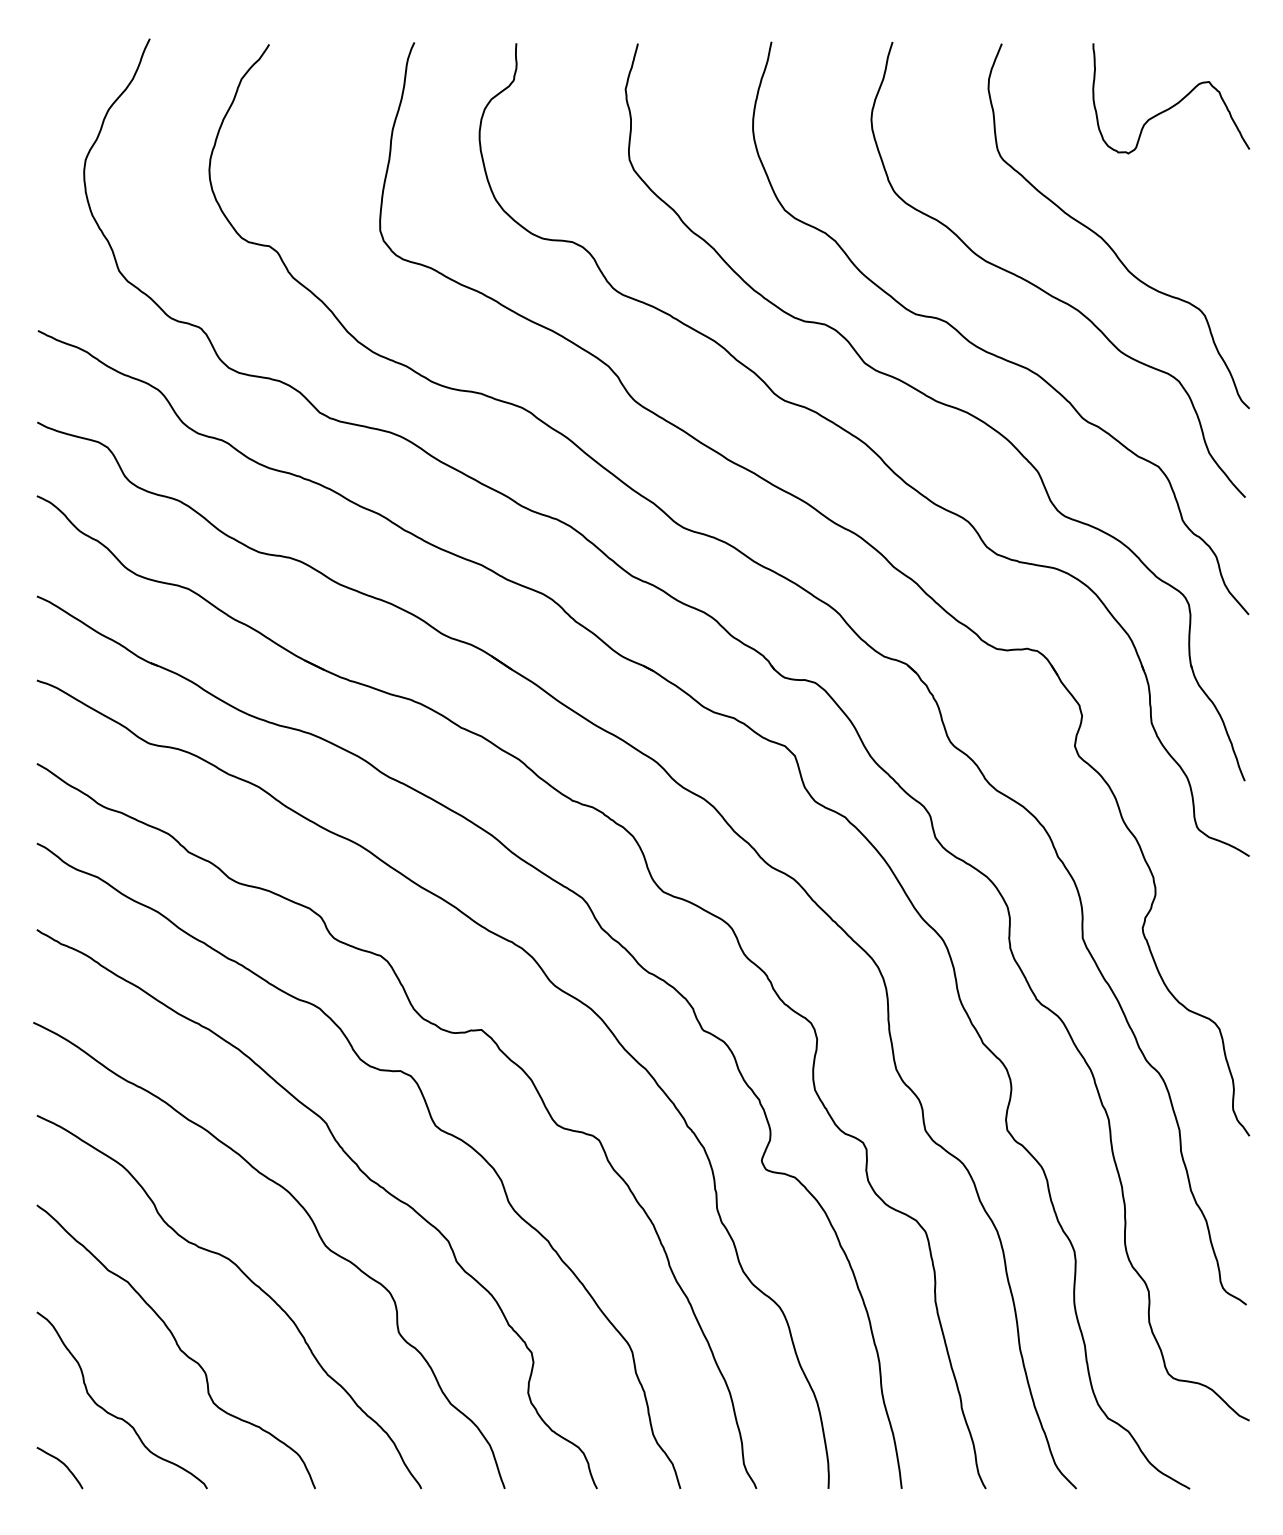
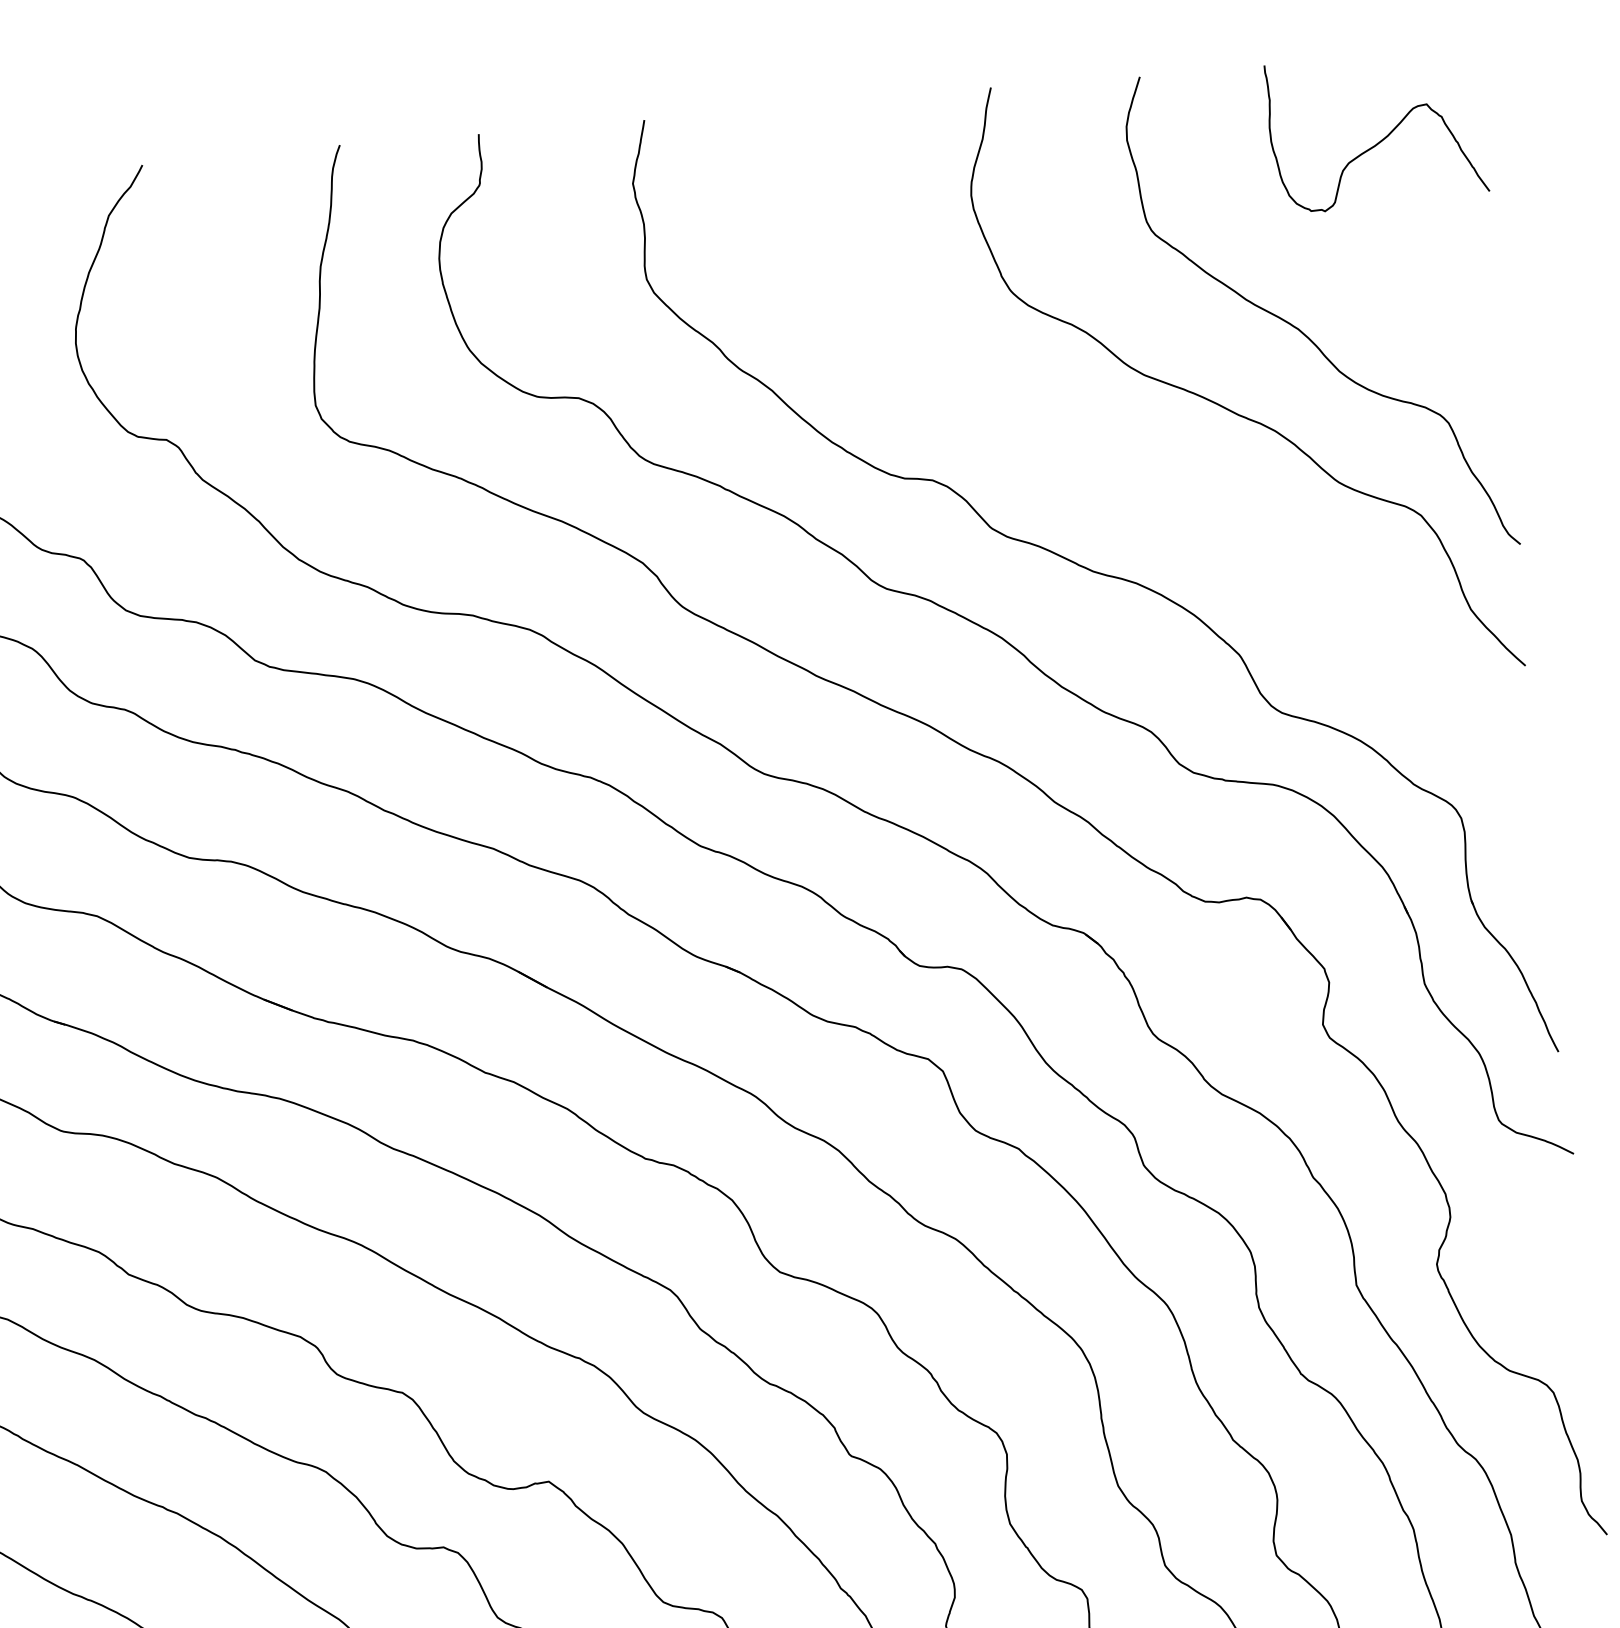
curve: (988, 351) -> (1158, 497), removed

